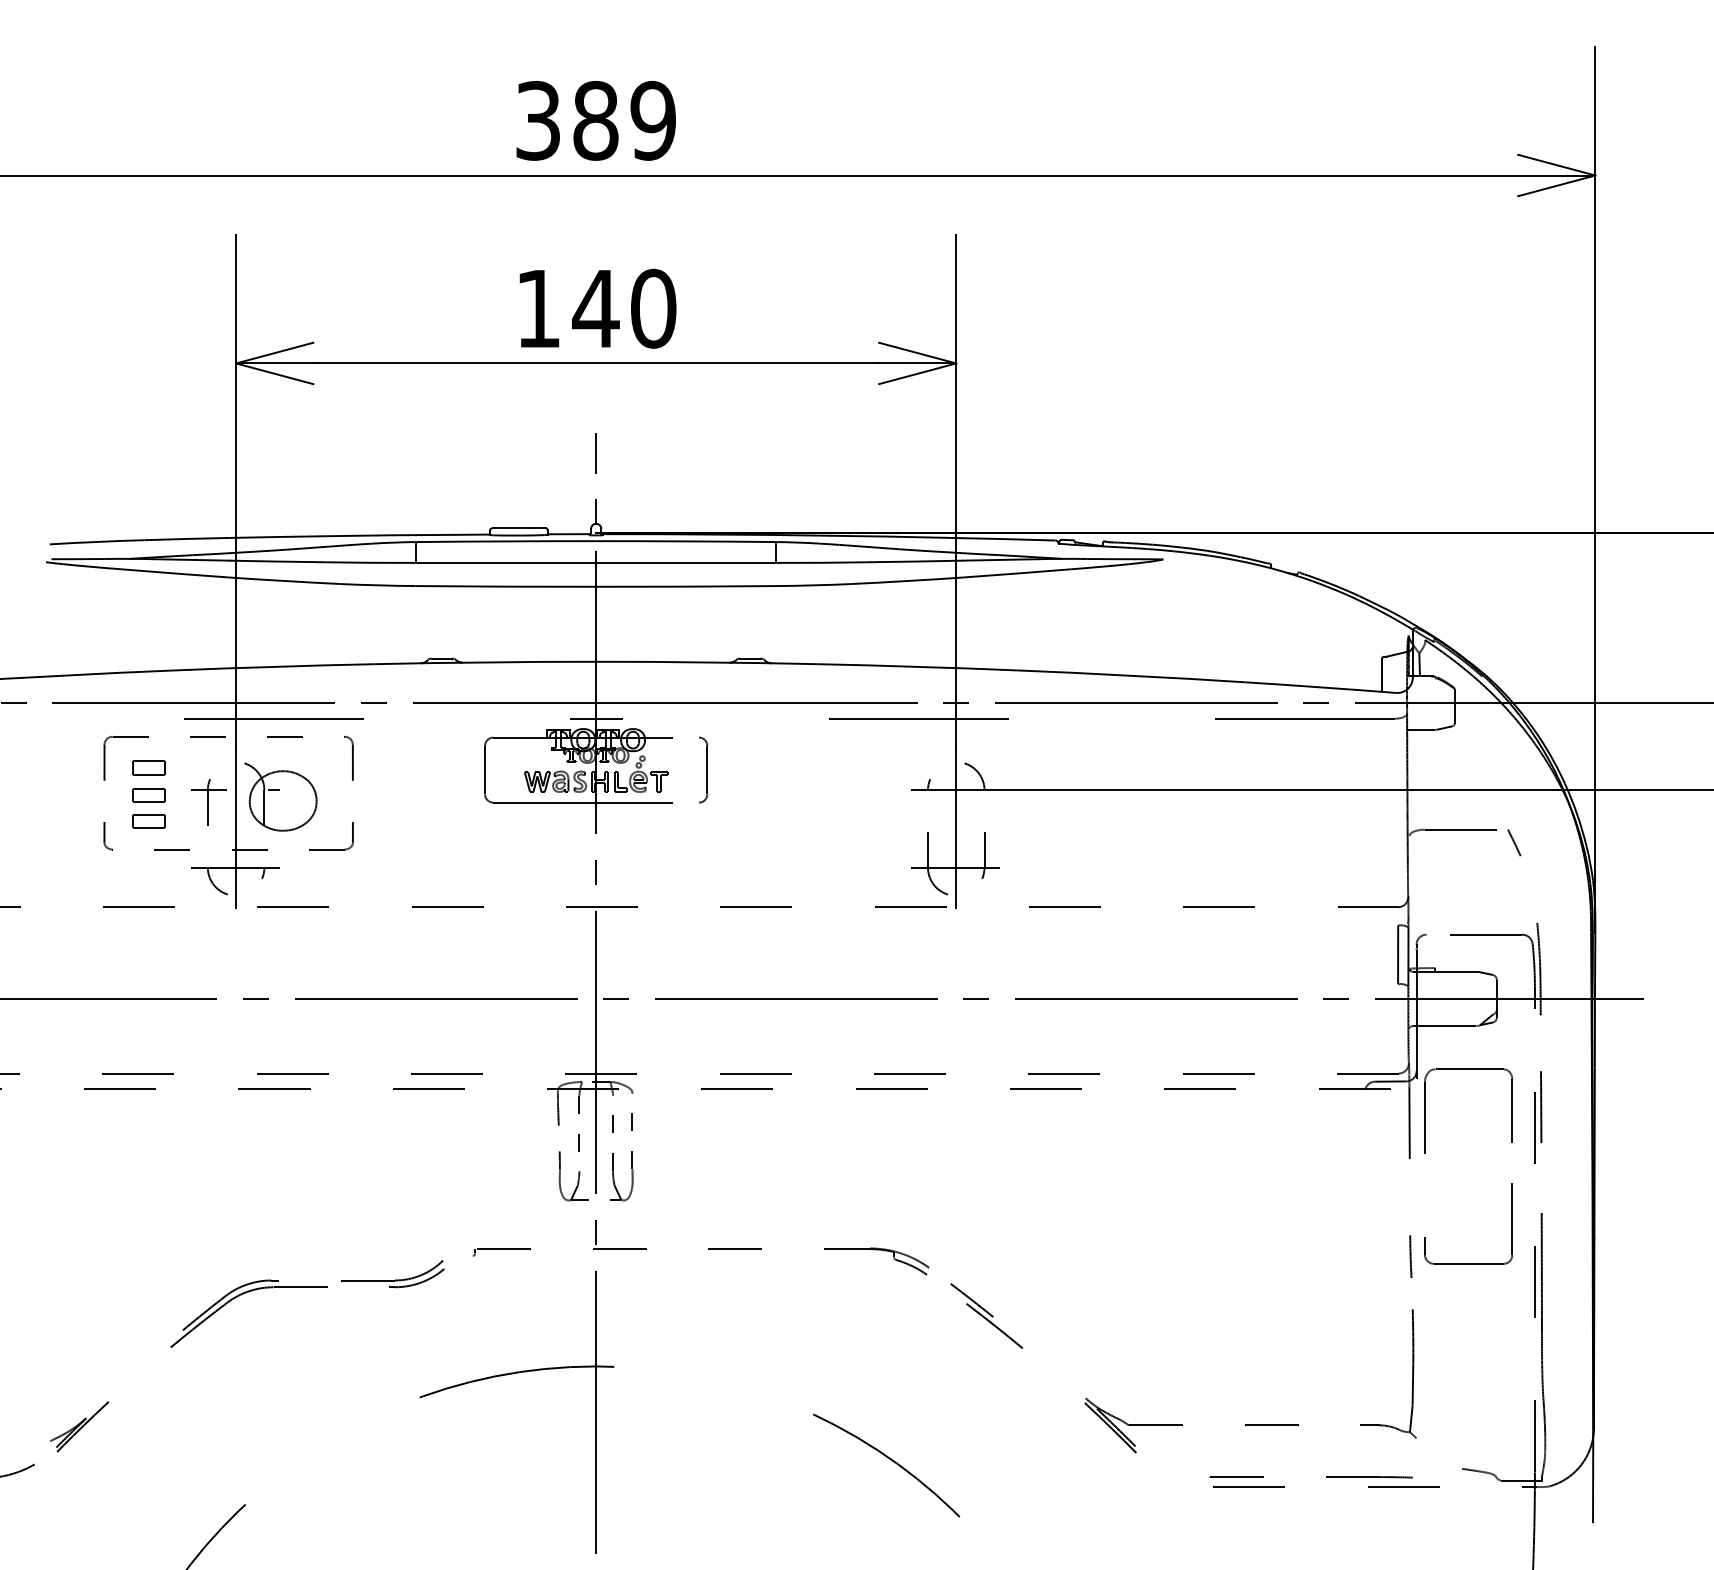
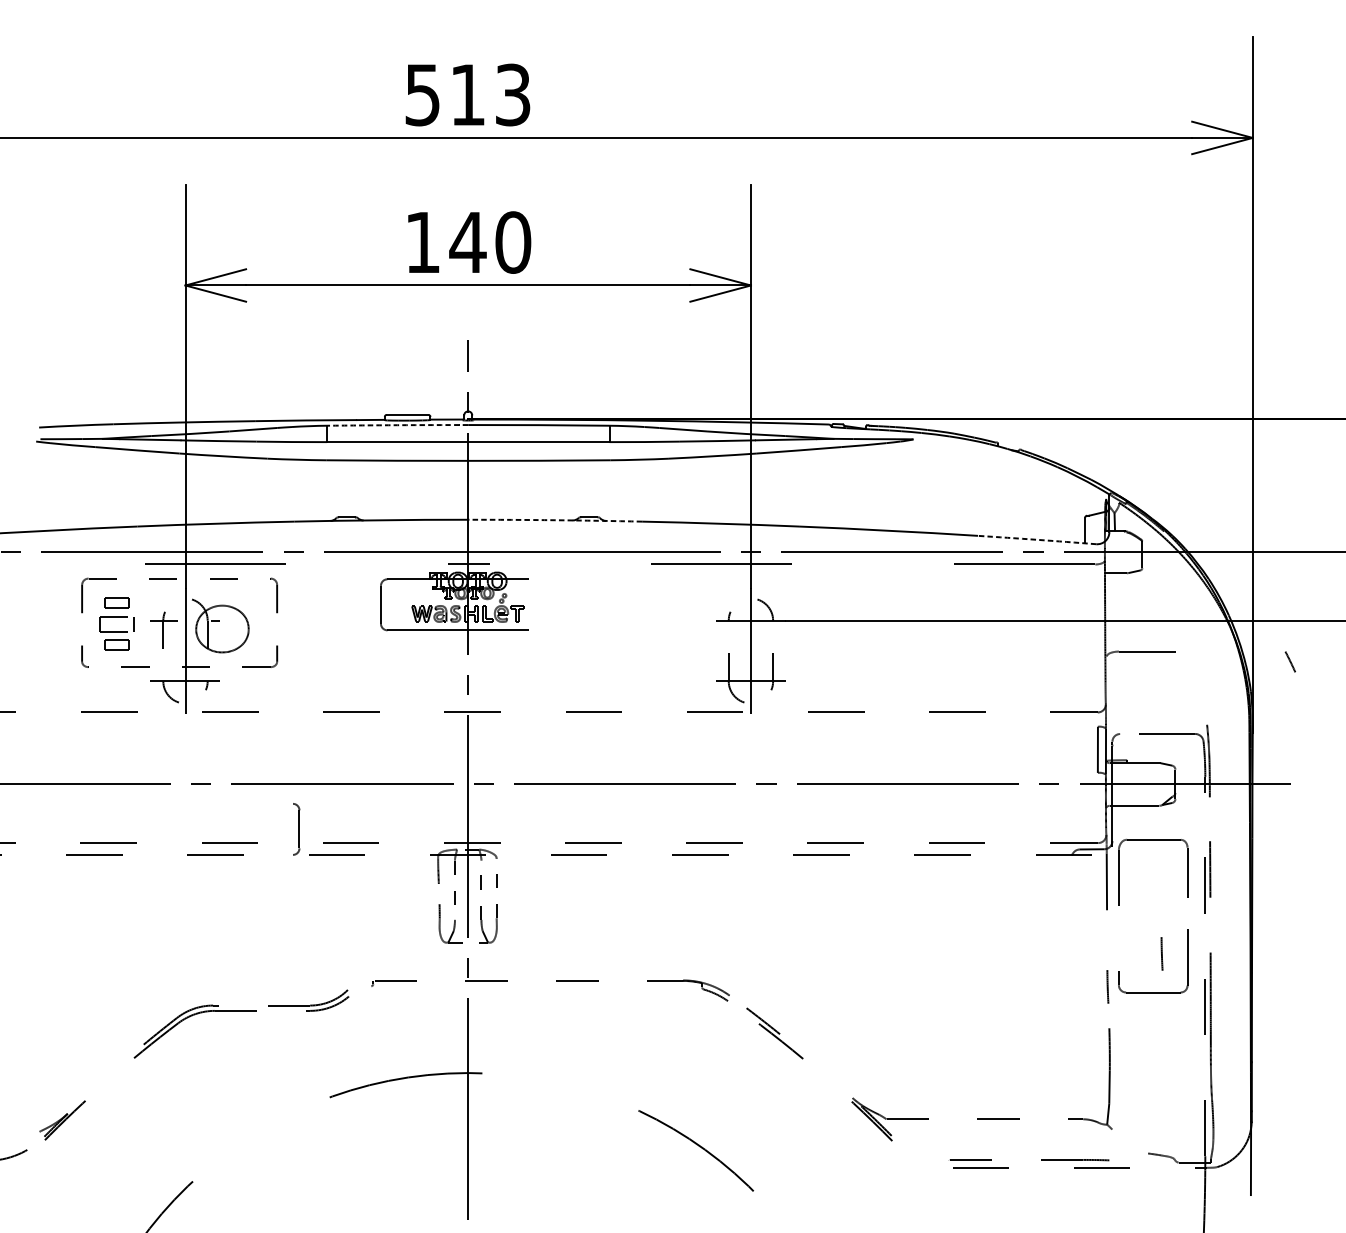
text: (595, 120) -> (467, 94), 389 -> 513
arc: (506, 541) -> (397, 425), solid -> dashed
arc: (706, 662) -> (554, 520), solid -> dashed
arc: (1320, 687) -> (1036, 539), solid -> dashed
part: (703, 769) -> (296, 828), moved
part: (148, 795) -> (116, 624), size x1.4
line: (1514, 842) -> (1290, 661), moved
line: (1479, 1214) -> (1161, 953), added

